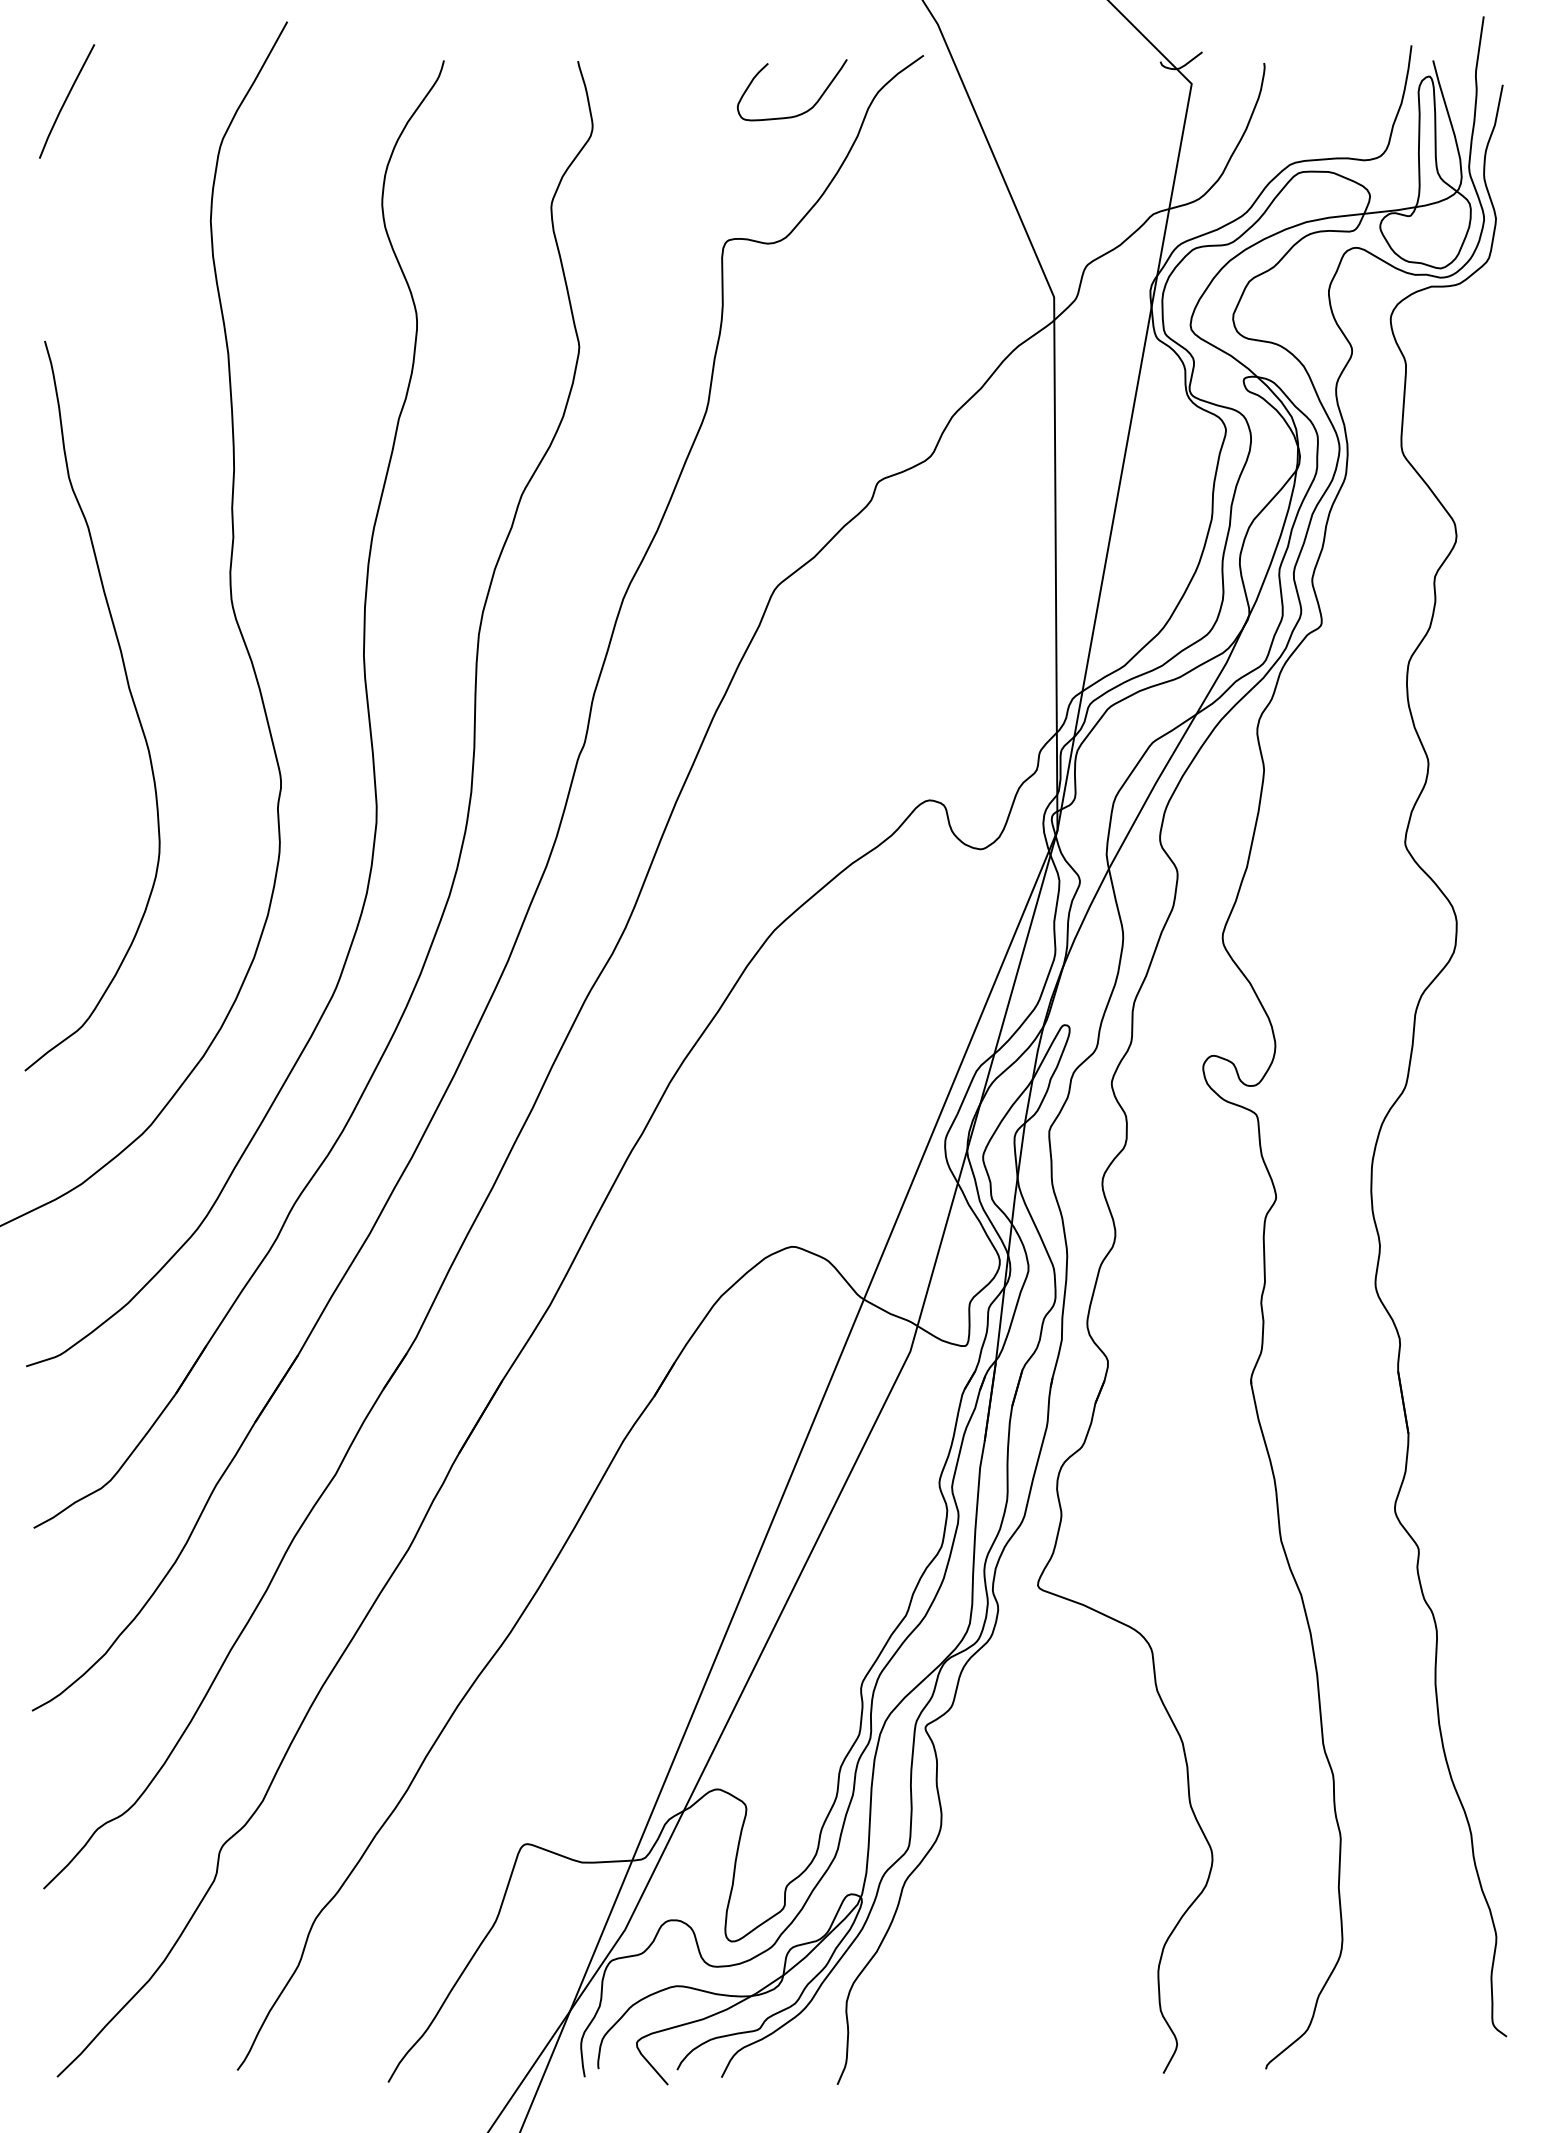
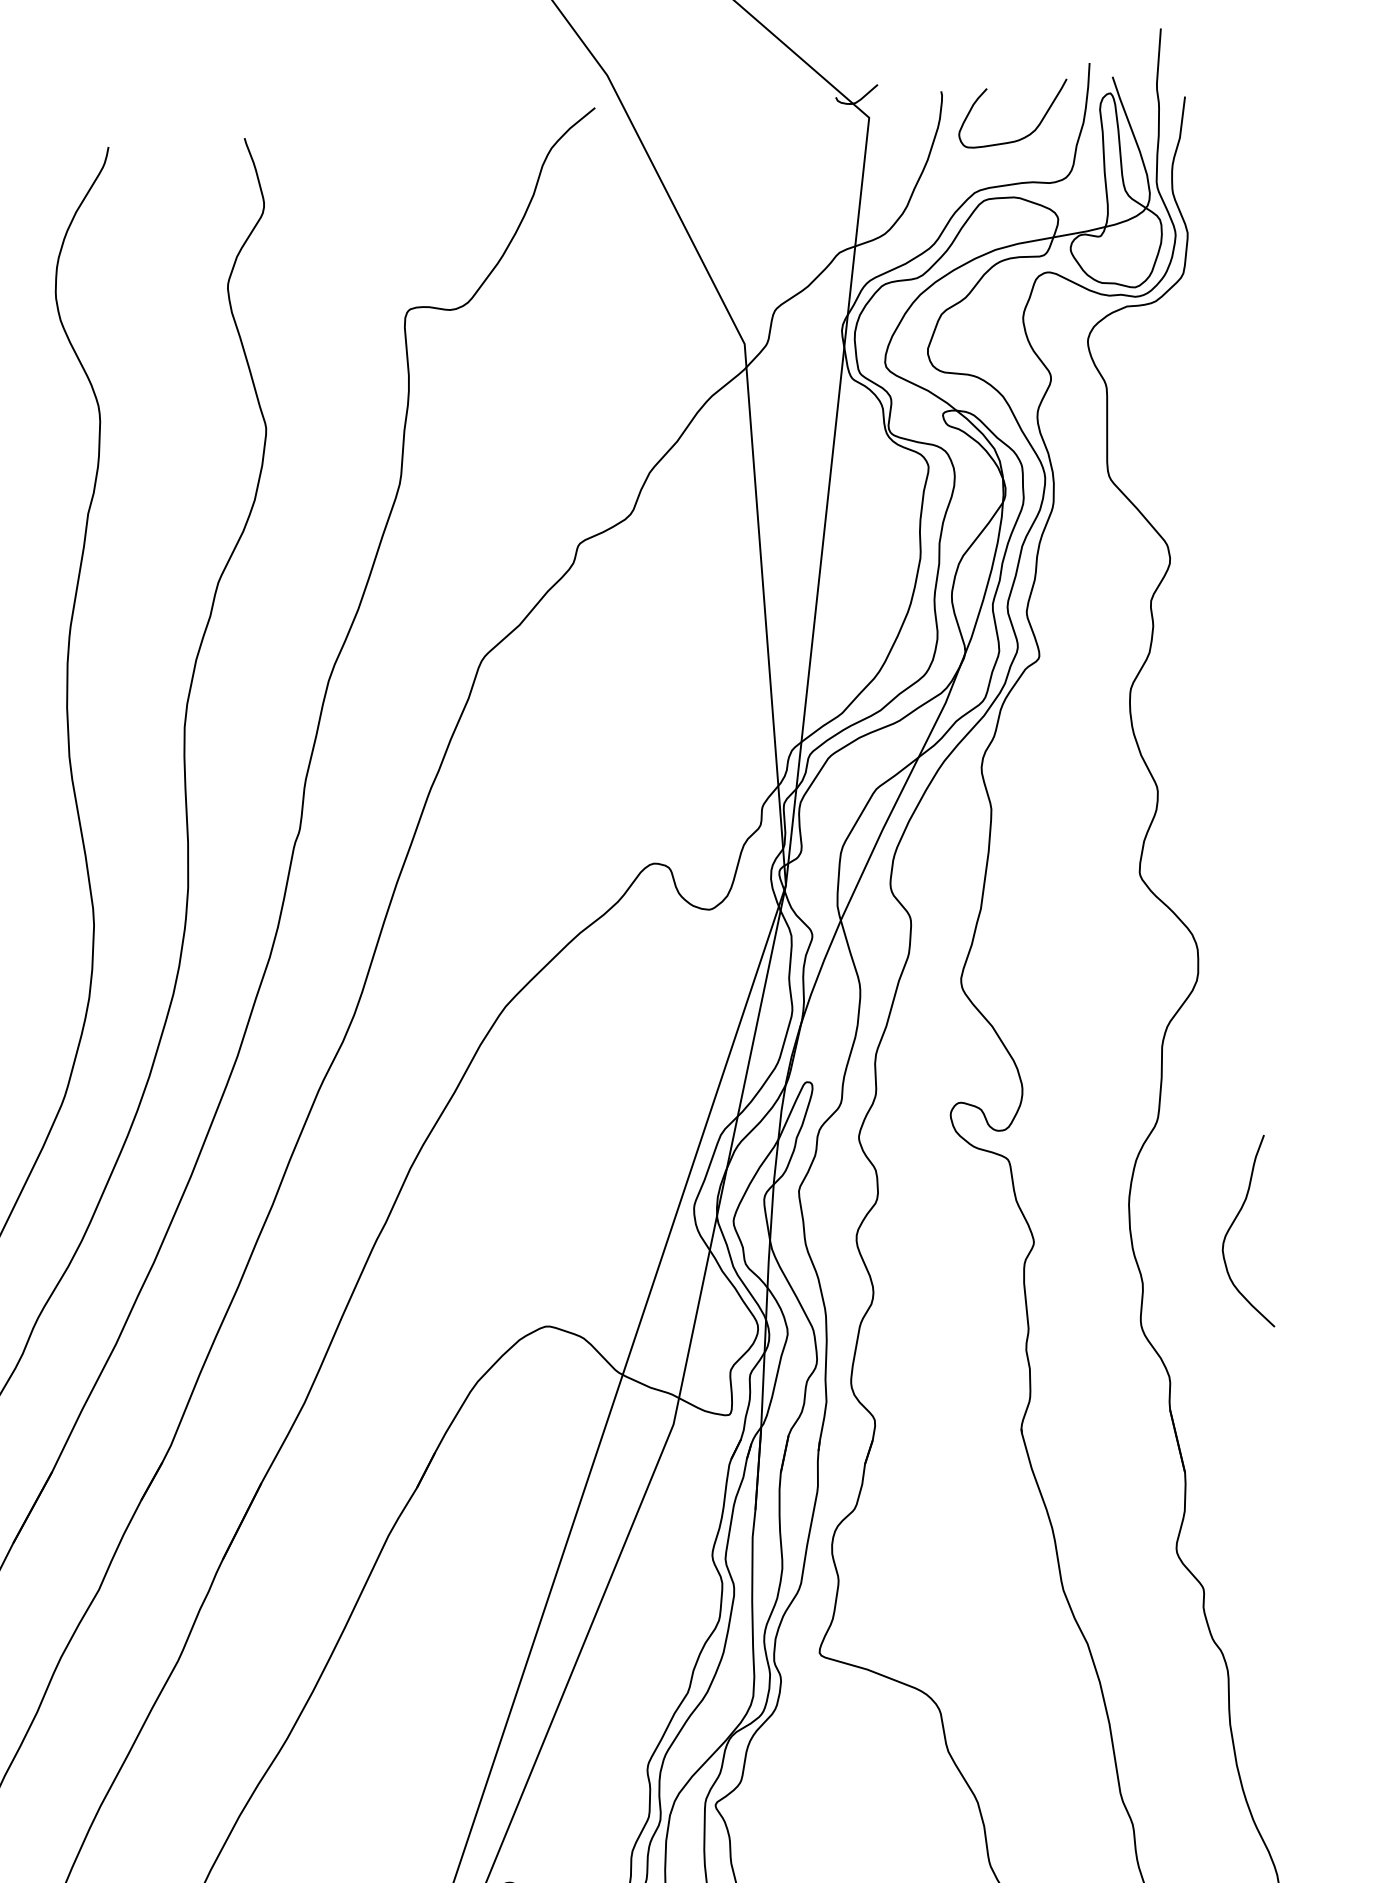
curve: (802, 112) -> (1025, 135), moved
curve: (1472, 1194) -> (1233, 1225), added

